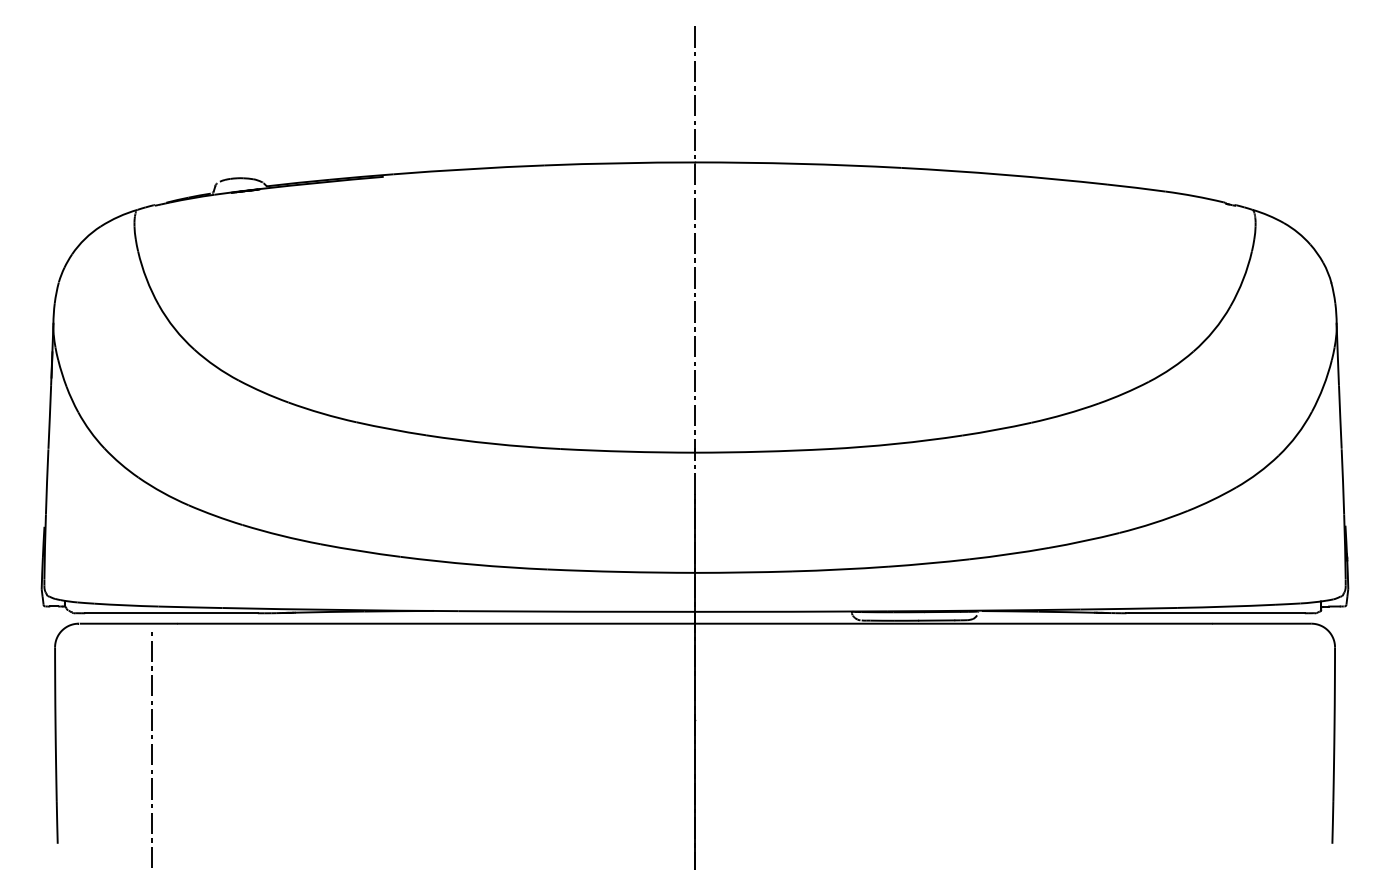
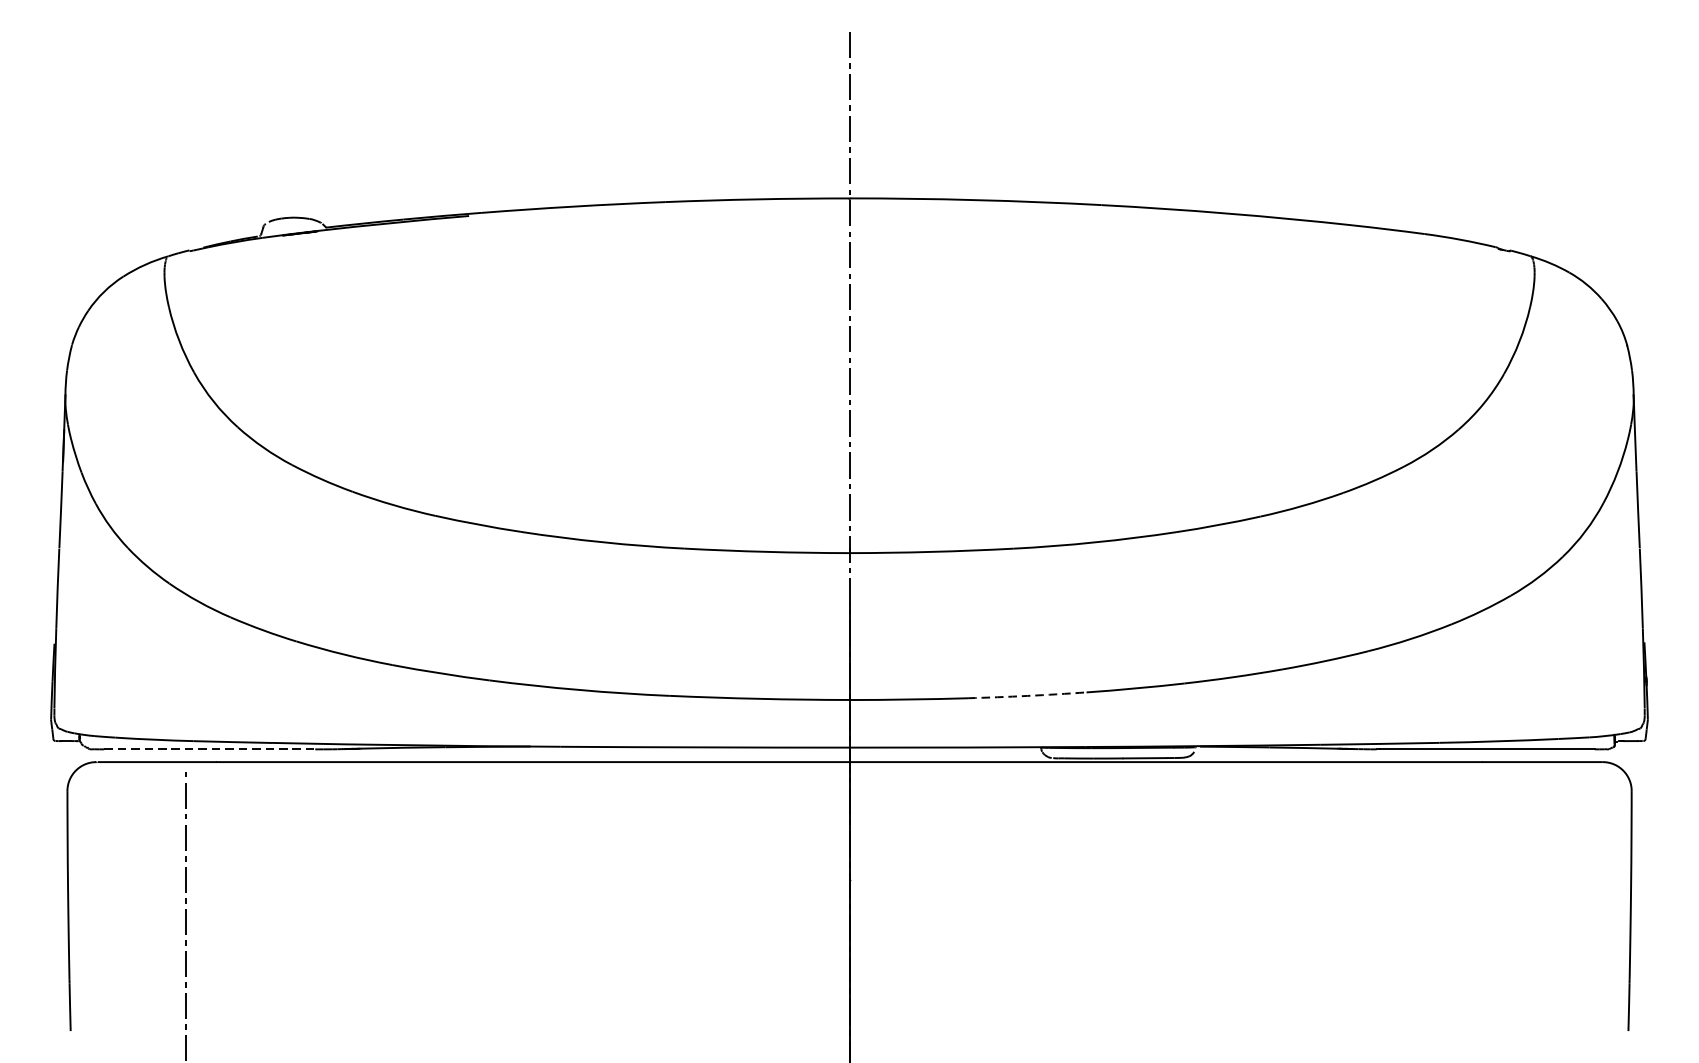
arc: (840, 569) -> (1027, 695), solid -> dashed
line: (172, 613) -> (210, 749), solid -> dashed

